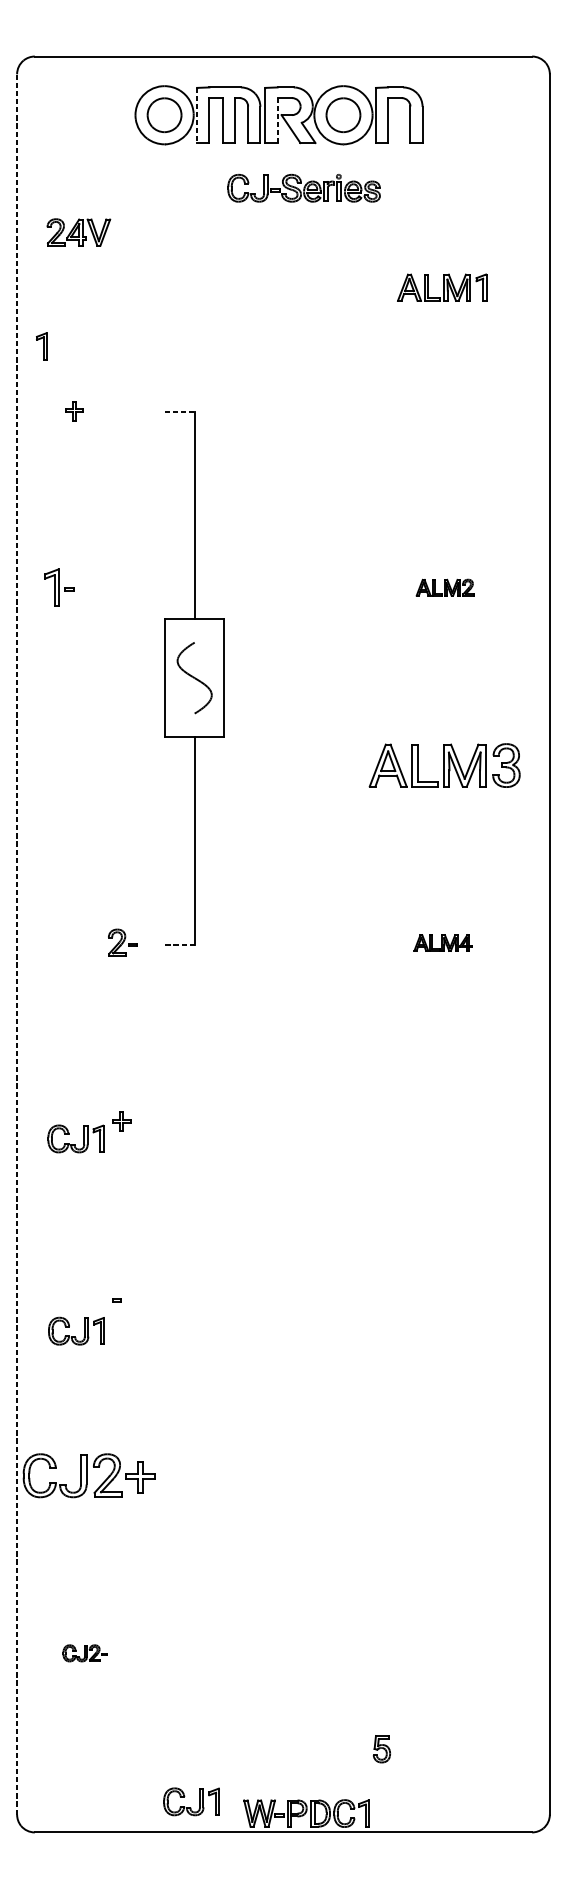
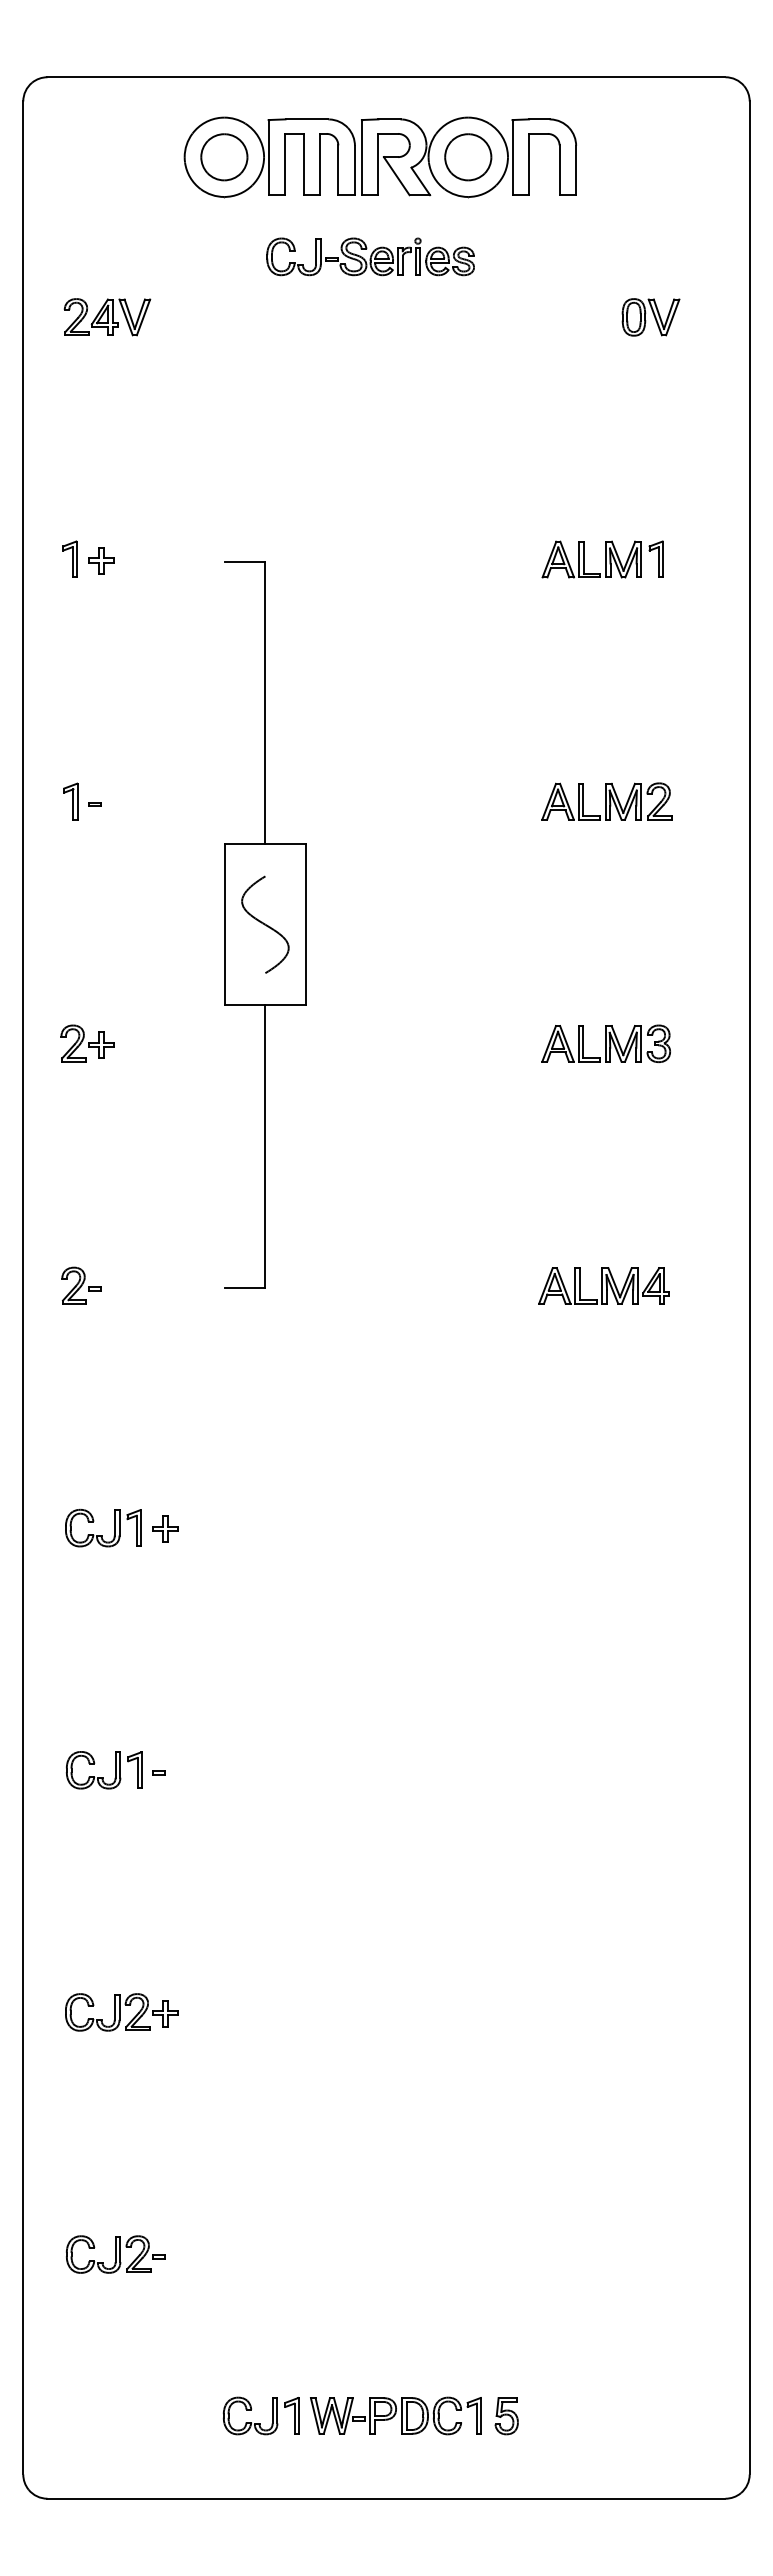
line: (196, 115) -> (268, 157), dashed -> solid
line: (277, 120) -> (378, 164), dashed -> solid
part: (304, 187) -> (370, 256), moved
part: (477, 232) -> (650, 317), added
part: (441, 287) -> (602, 559), moved
part: (41, 345) -> (69, 558), moved
line: (180, 411) -> (245, 561), dashed -> solid
part: (51, 587) -> (70, 801), size x0.71
part: (444, 587) -> (606, 801), size x1.67
part: (64, 765) -> (87, 1043), added
part: (444, 765) -> (605, 1043), size x0.62
part: (122, 942) -> (81, 1285), moved
part: (442, 942) -> (603, 1285), size x1.67
line: (17, 944) -> (23, 1287), dashed -> solid
line: (179, 944) -> (244, 1288), dashed -> solid
part: (75, 1144) -> (102, 1535), moved
part: (75, 1336) -> (103, 1777), moved
part: (89, 1475) -> (121, 2012), size x0.62
part: (84, 1653) -> (115, 2254), size x1.67
part: (381, 1749) -> (506, 2416), moved
part: (191, 1807) -> (260, 2423), moved
part: (306, 1813) -> (395, 2415), moved

